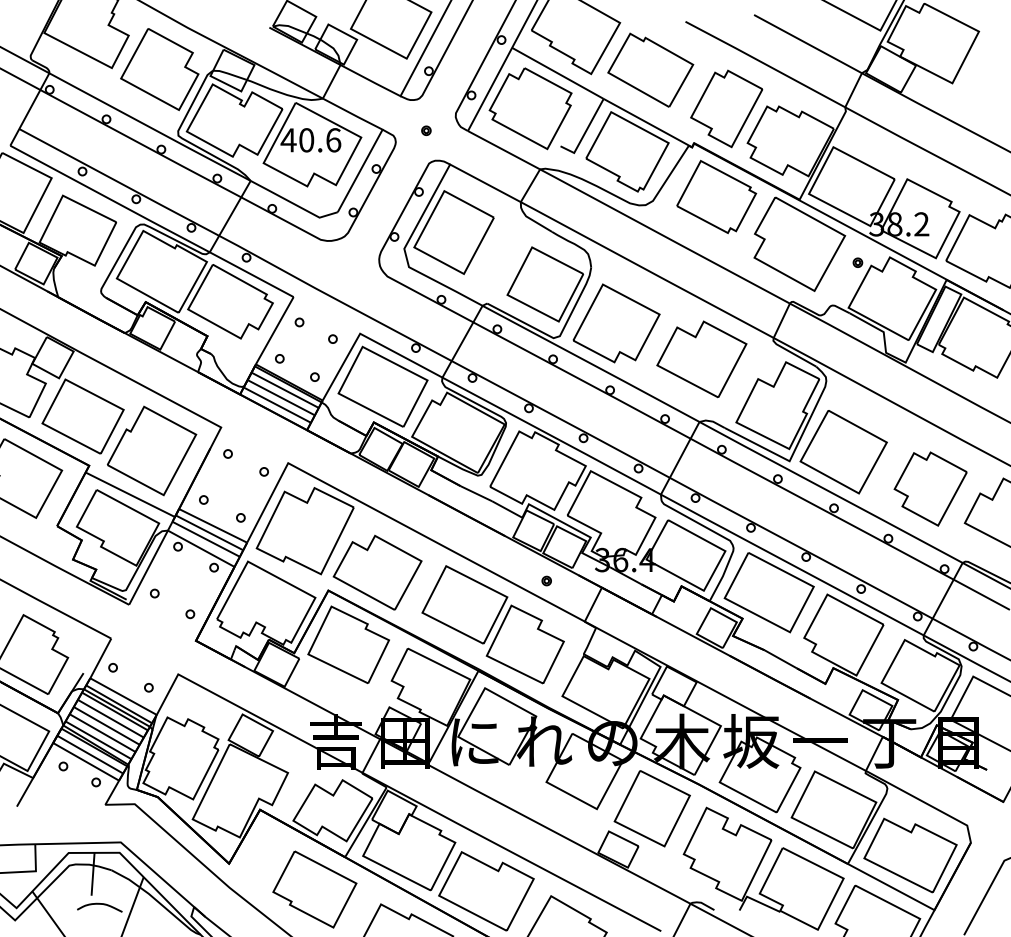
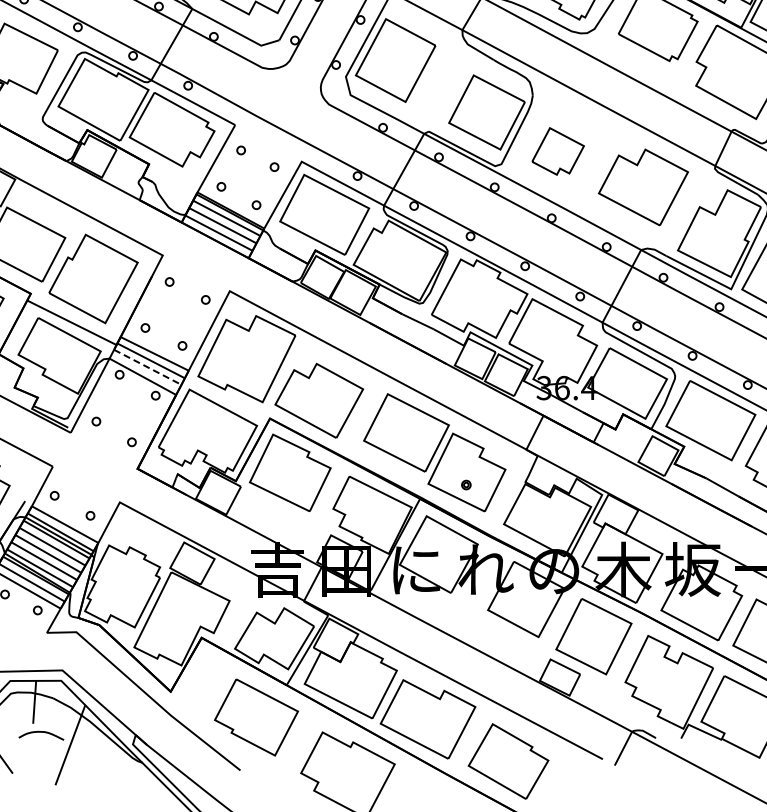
part: (616, 323) -> (558, 151), size x0.6
line: (206, 539) -> (148, 367), solid -> dashed
part: (546, 580) -> (466, 484), moved

